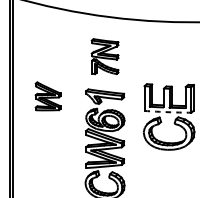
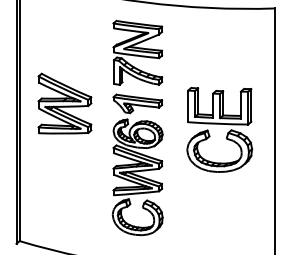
part: (104, 56) -> (137, 52), size x1.43
part: (47, 96) -> (64, 103), size x1.67
arc: (168, 111) -> (218, 123), dashed -> solid

